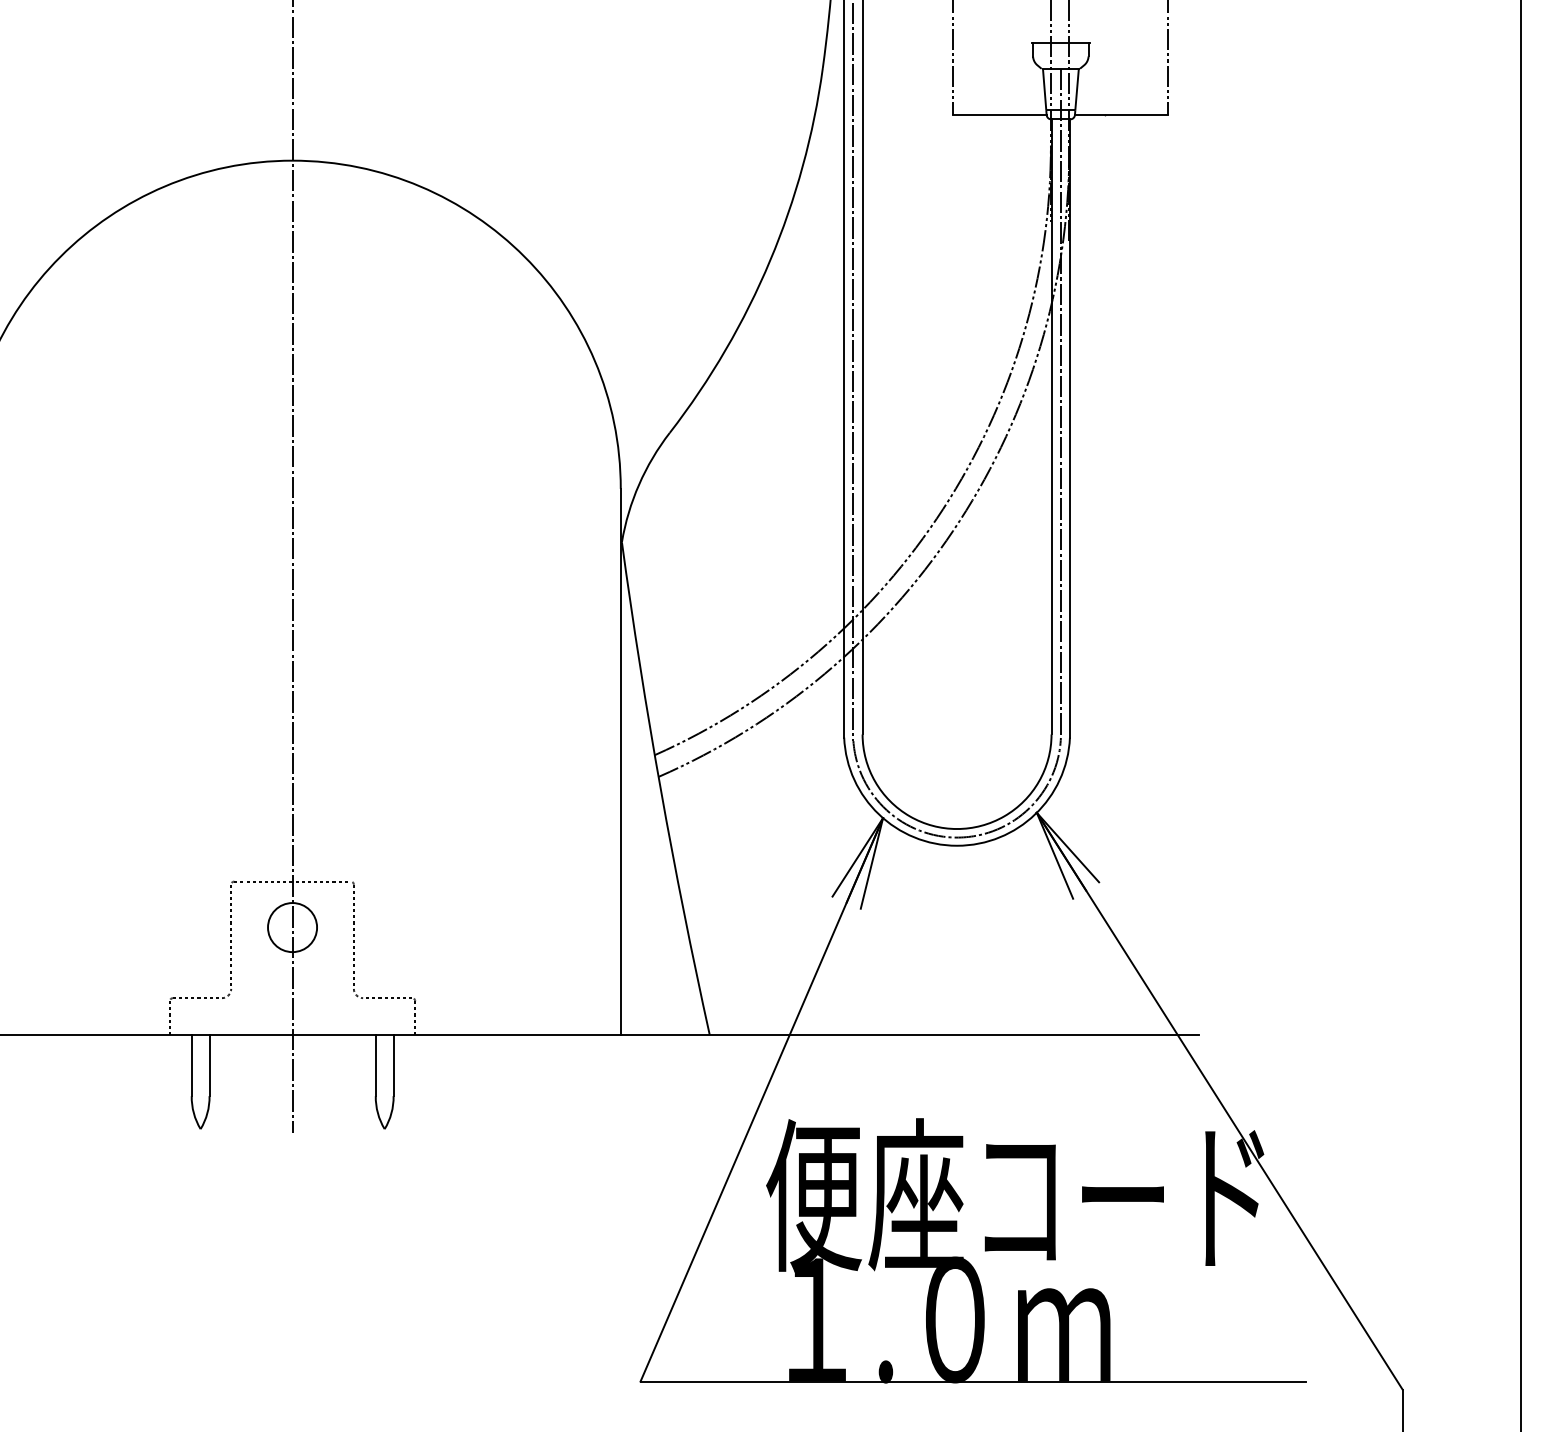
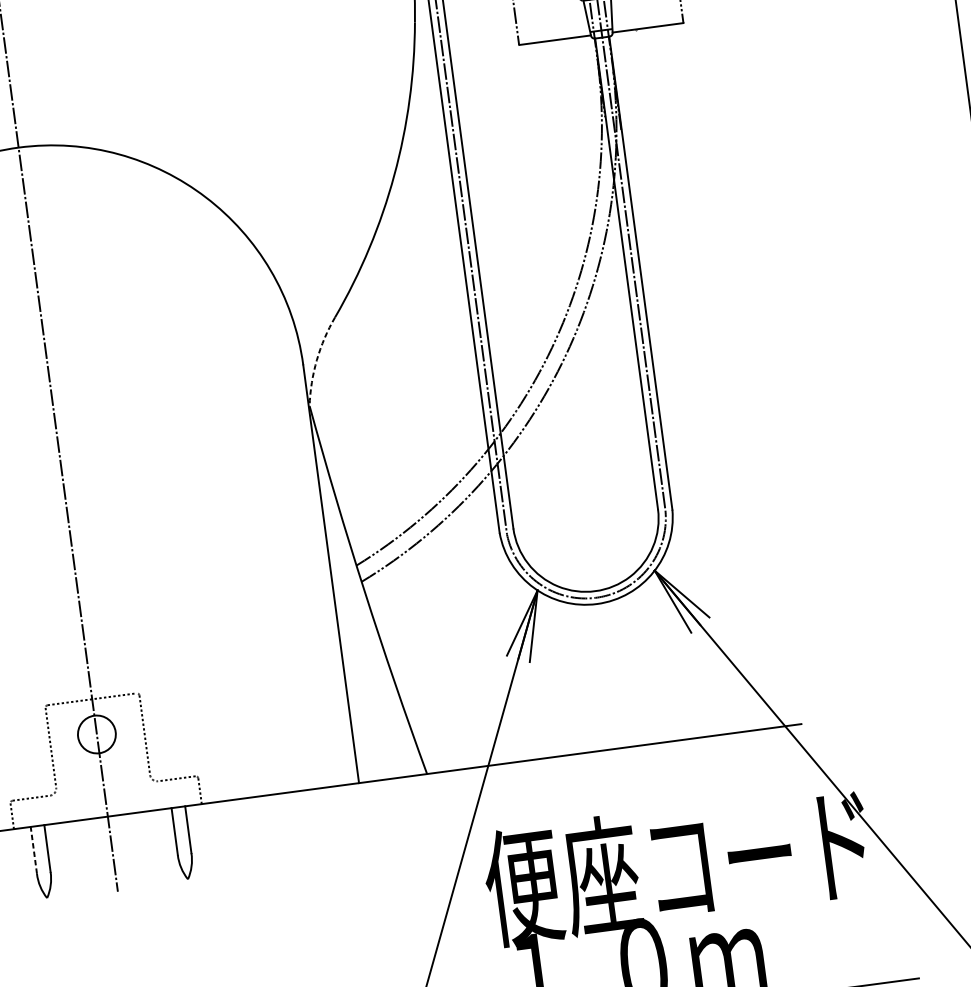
arc: (639, 484) -> (317, 360), solid -> dashed
line: (191, 1065) -> (33, 850), solid -> dashed

